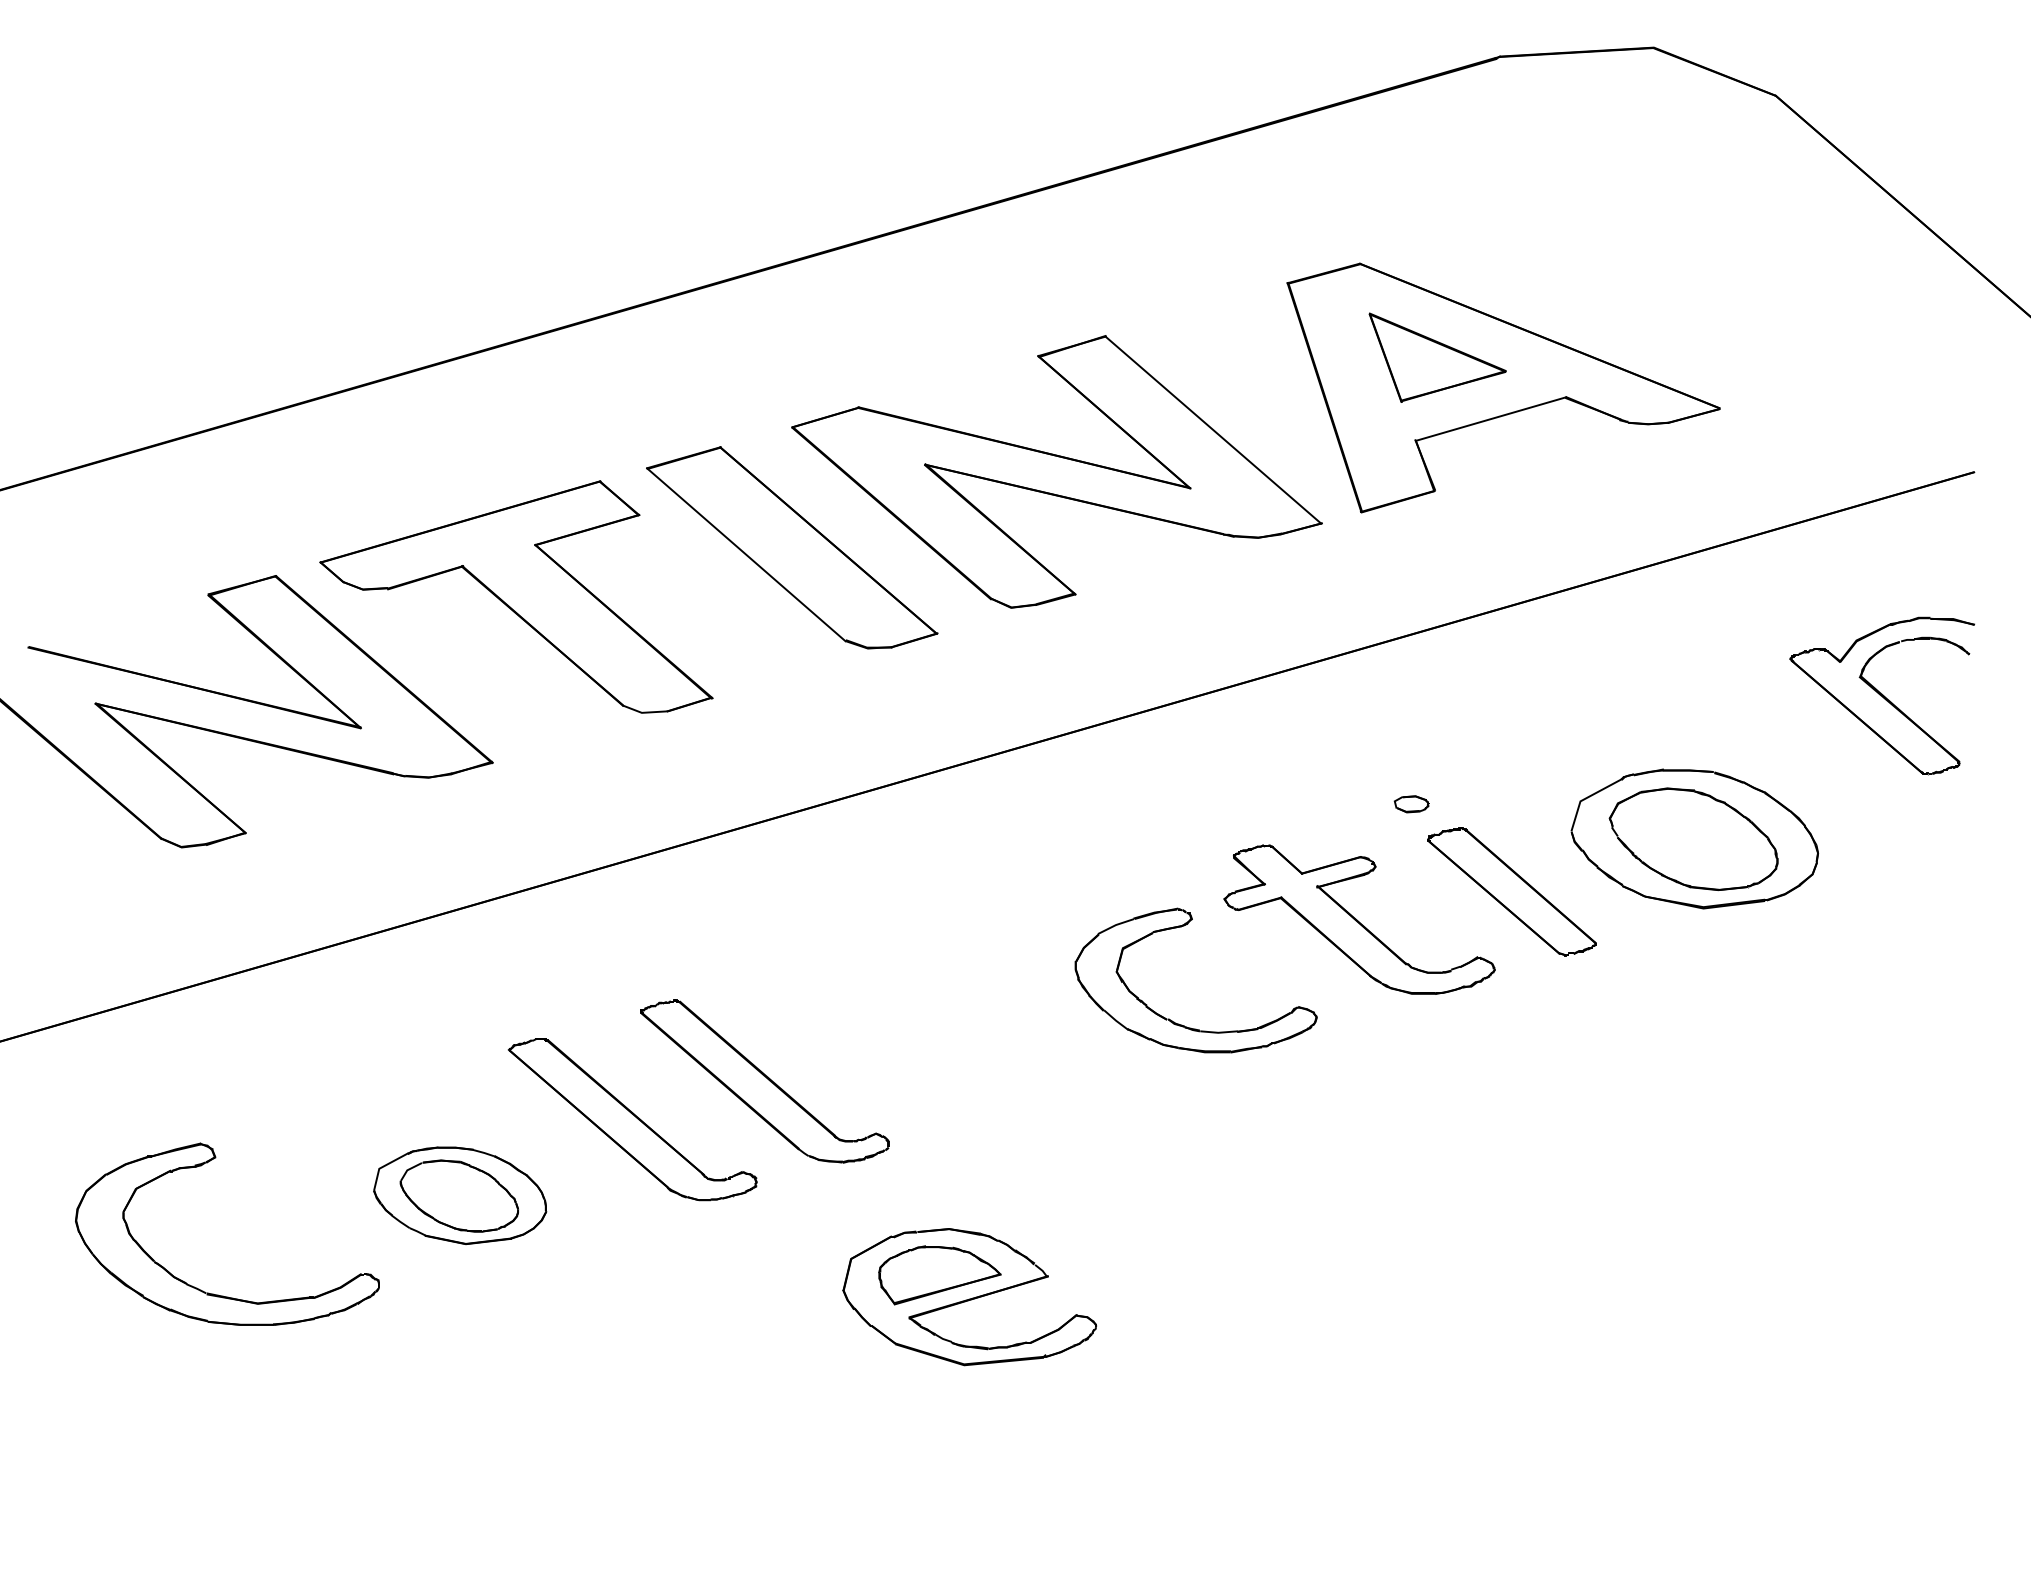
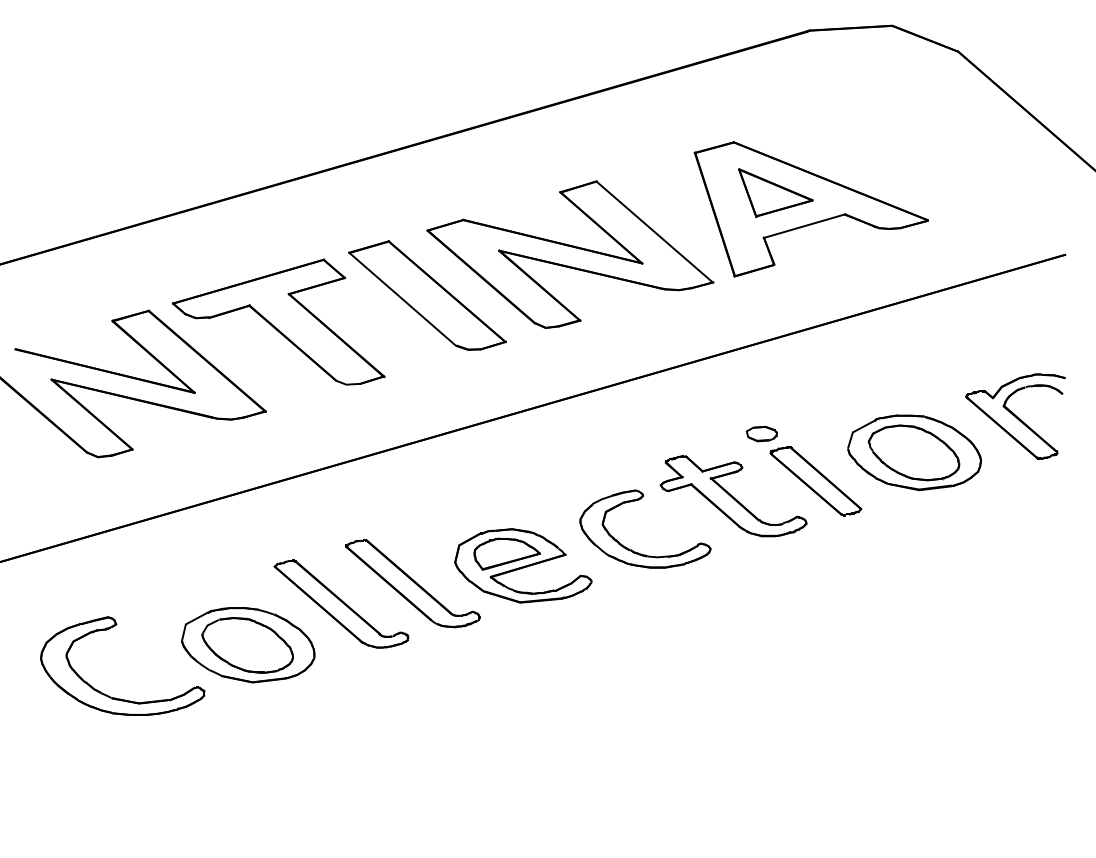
part: (1881, 695) -> (1015, 416), moved
part: (1411, 803) -> (761, 433), size x1.67
part: (460, 1196) -> (248, 645), size x1.43
part: (970, 1296) -> (523, 565), moved

